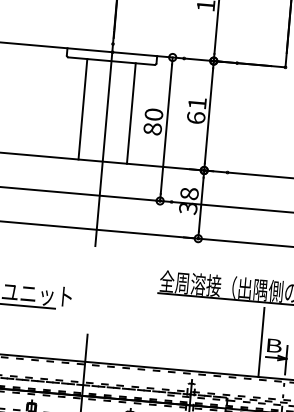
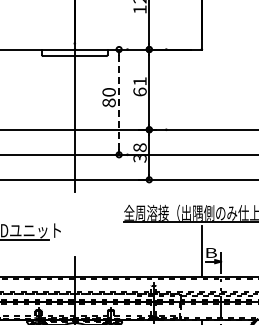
line: (83, 108) -> (57, 92), removed
line: (131, 112) -> (92, 92), removed
line: (166, 129) -> (119, 102), solid -> dashed

